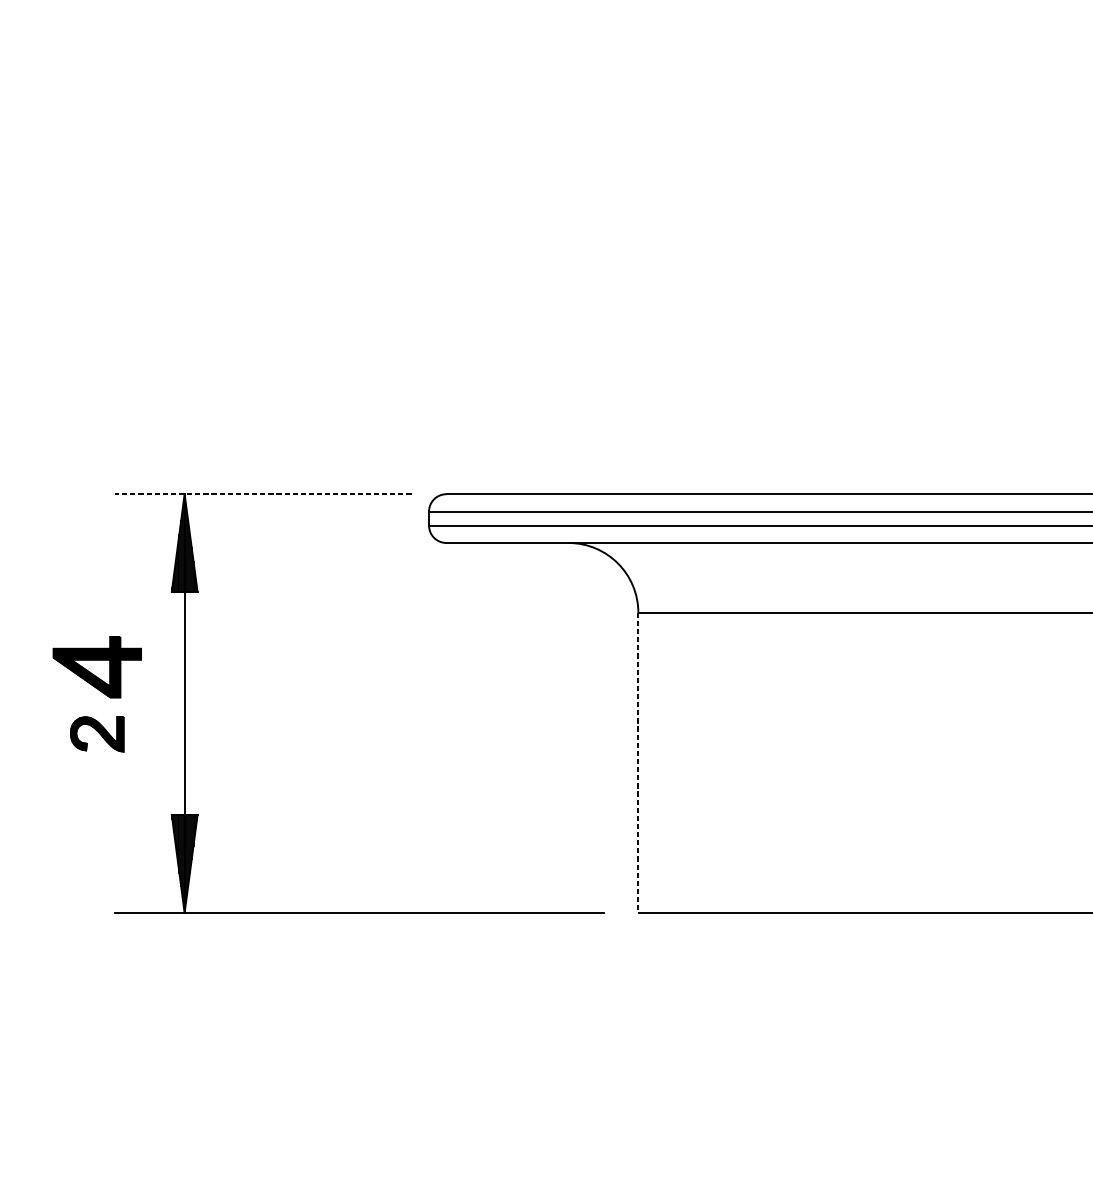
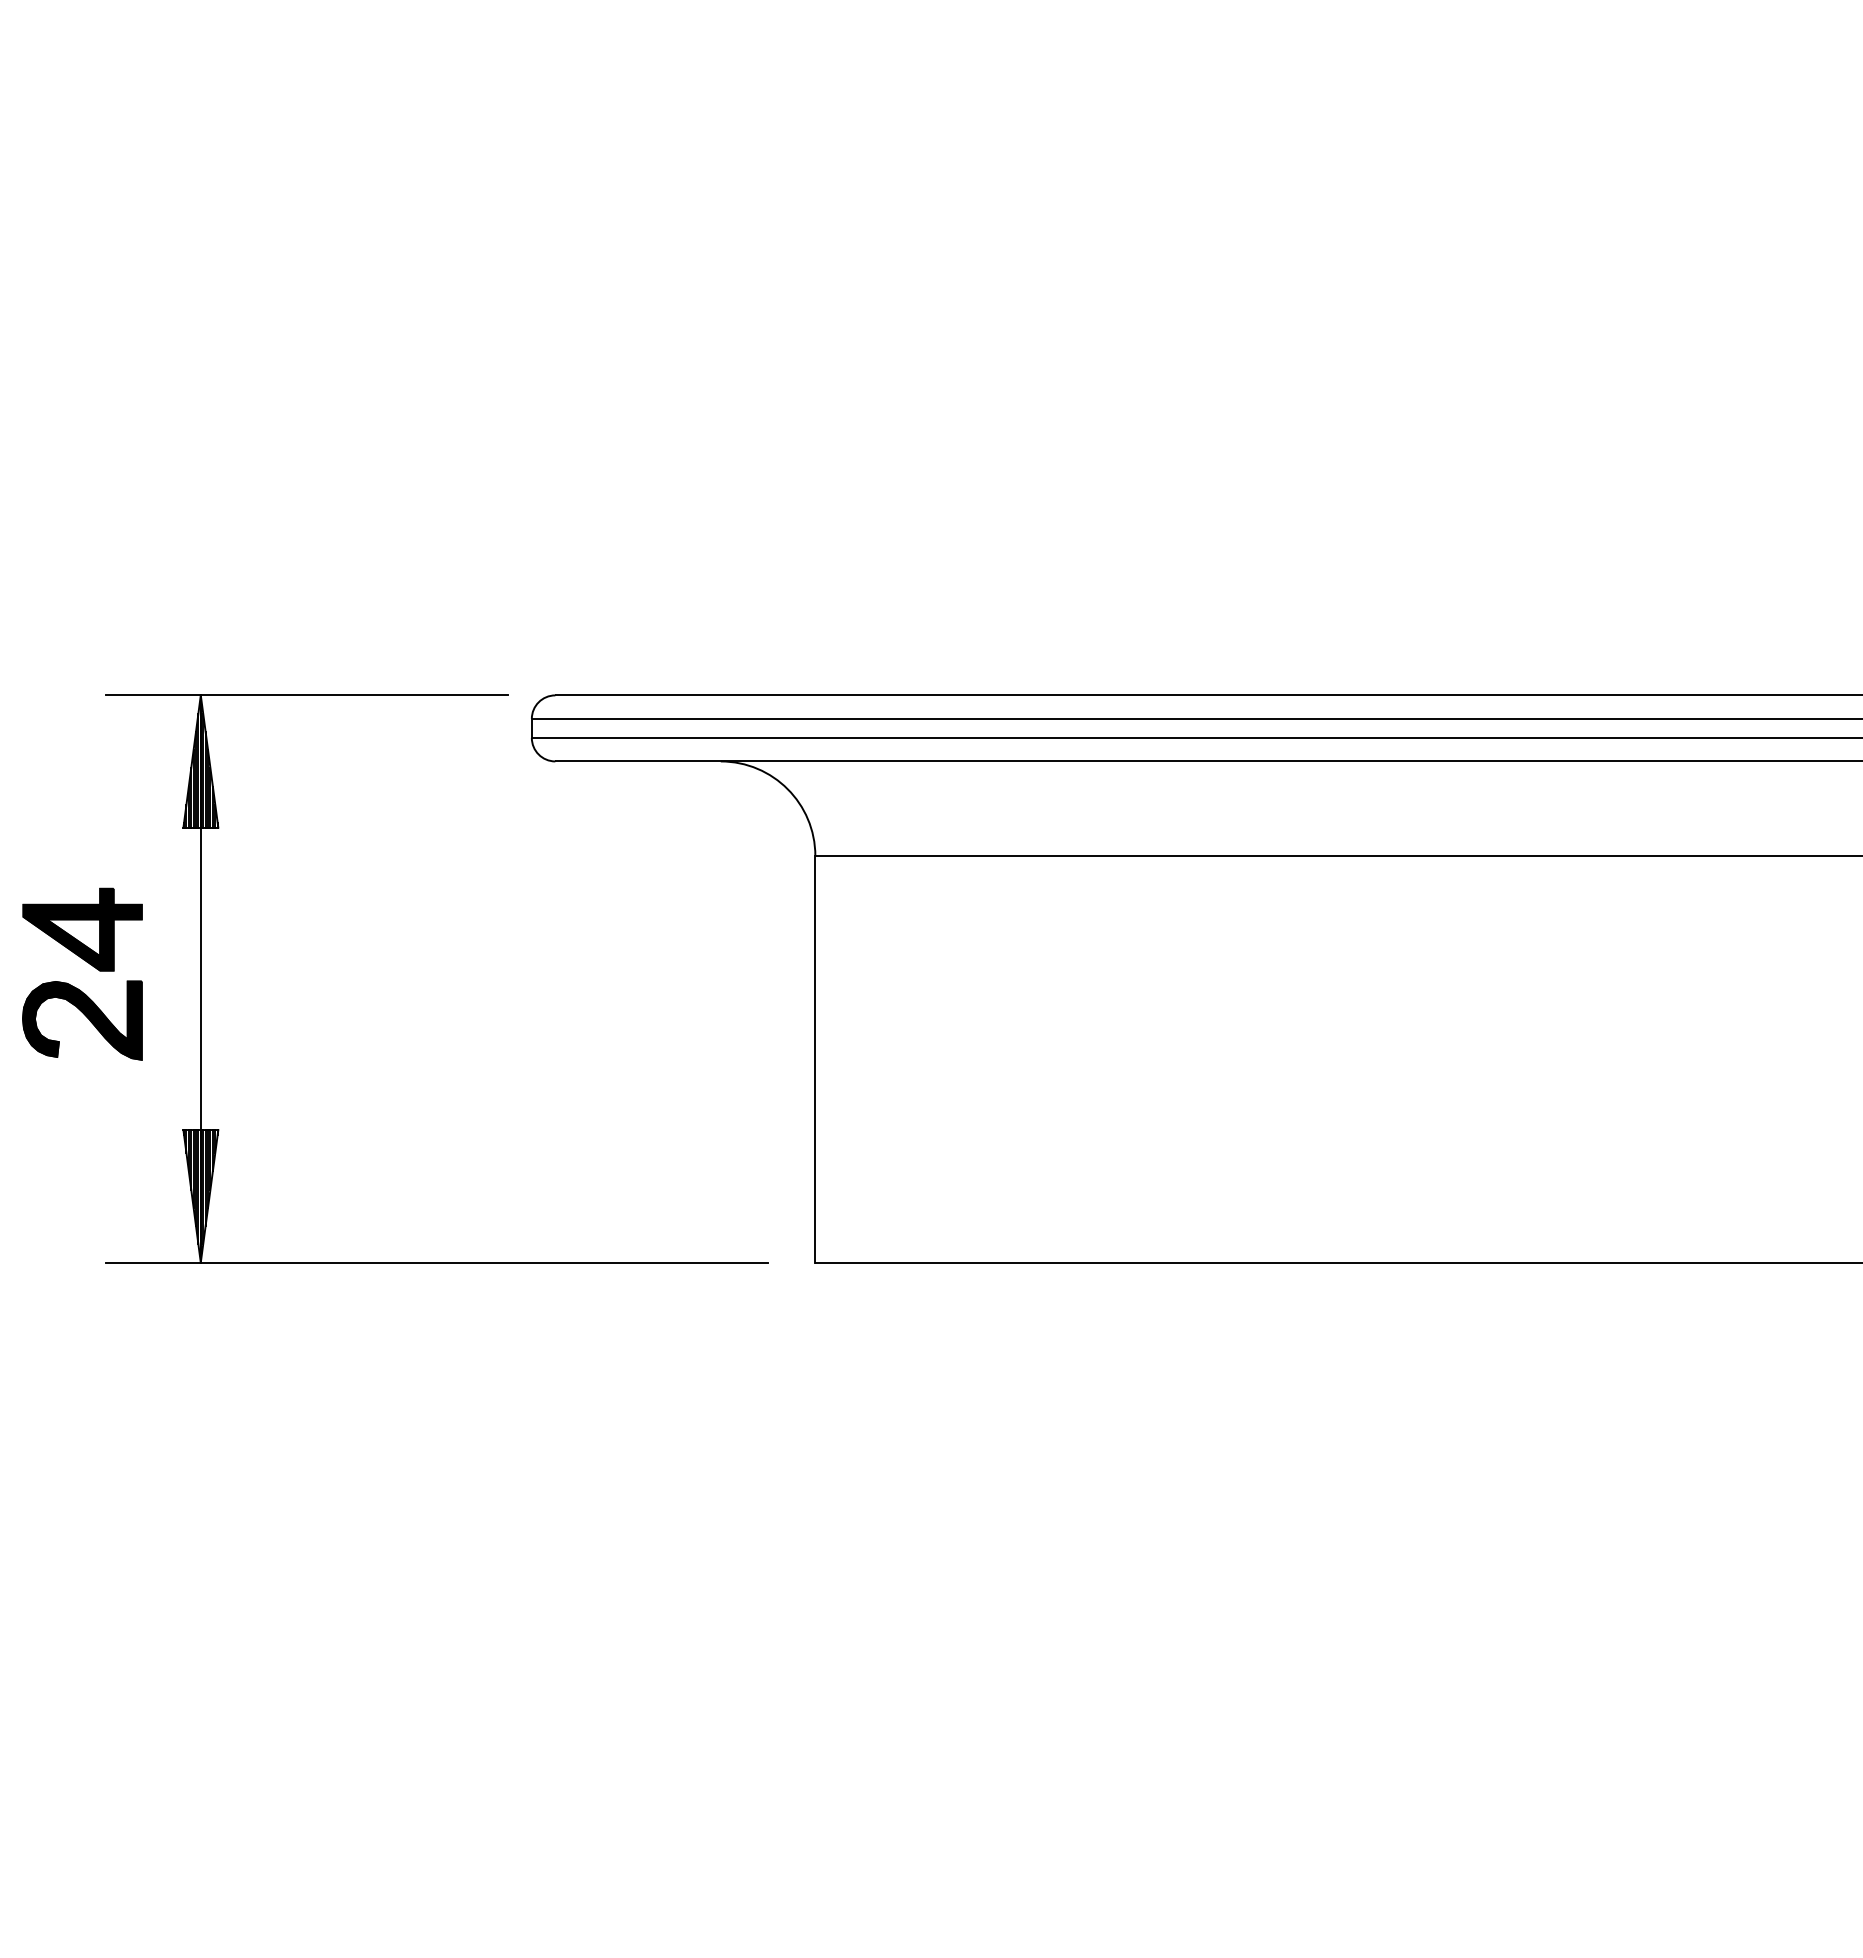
line: (263, 494) -> (307, 695), dashed -> solid
part: (97, 734) -> (82, 1020), size x1.67
line: (638, 763) -> (815, 1059), dashed -> solid

